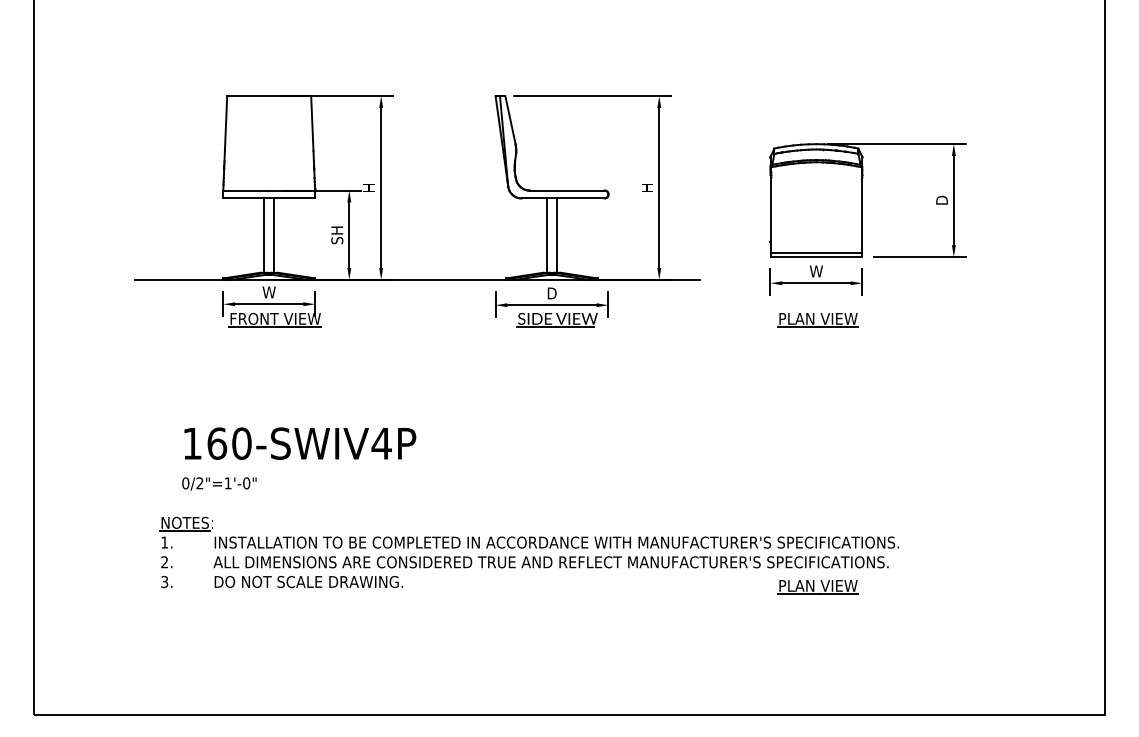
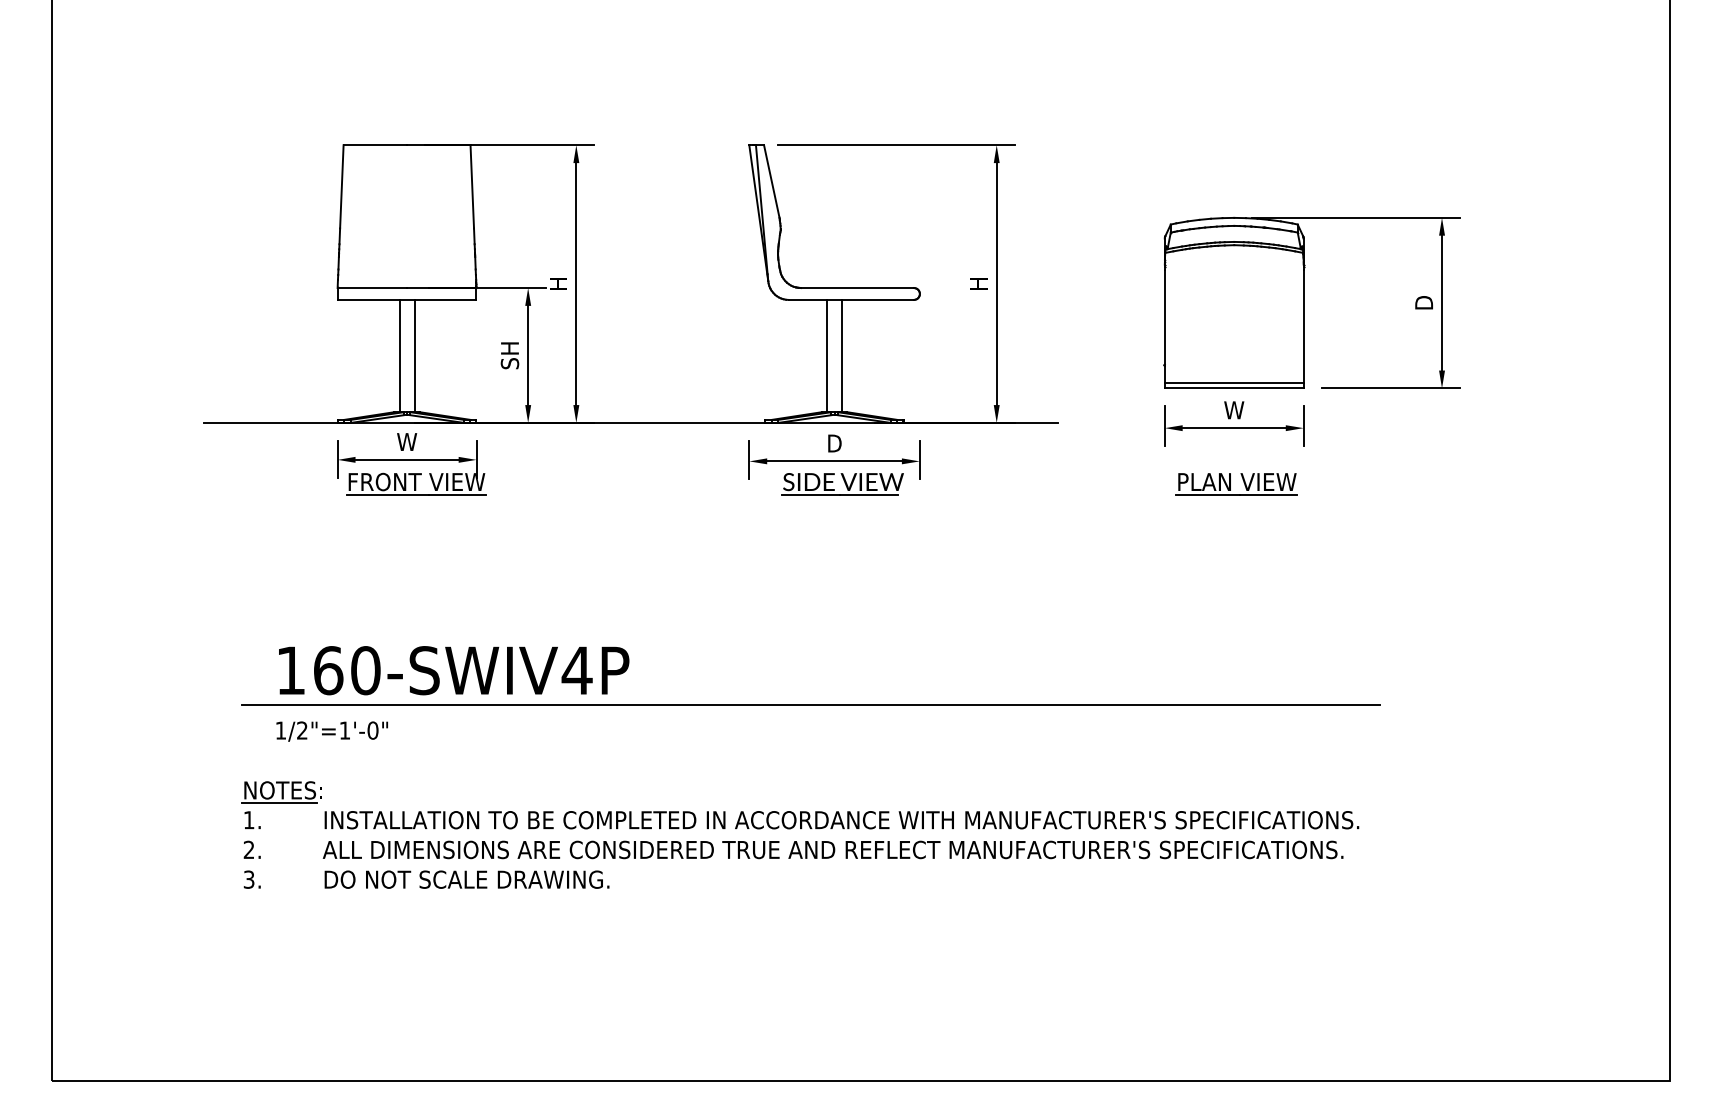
line: (536, 466) -> (811, 705), added
text: (185, 483) -> (280, 730), 0/2"=1'-0" -> 1/2"=1'-0"
part: (817, 587) -> (1235, 888), removed

